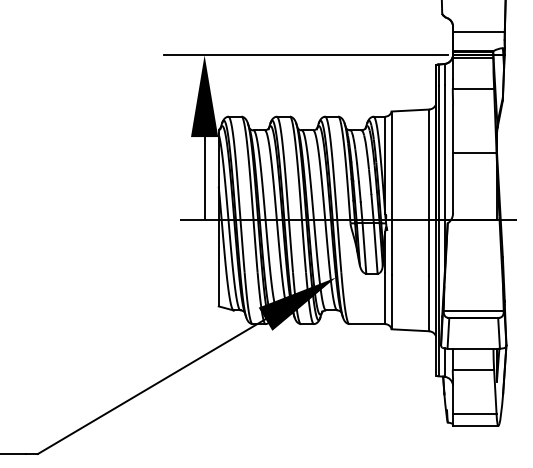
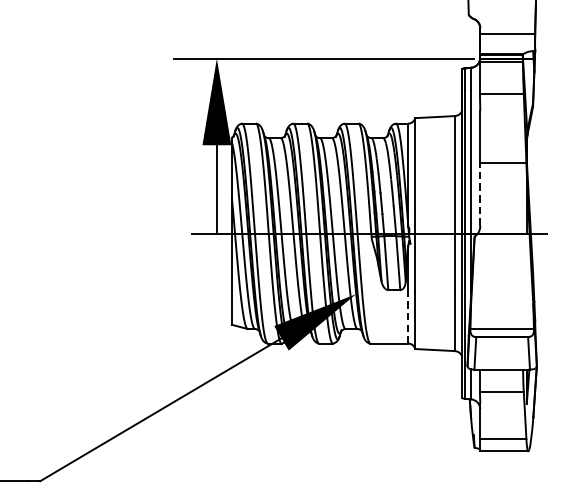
line: (453, 183) -> (480, 194), solid -> dashed
line: (385, 298) -> (408, 316), solid -> dashed

